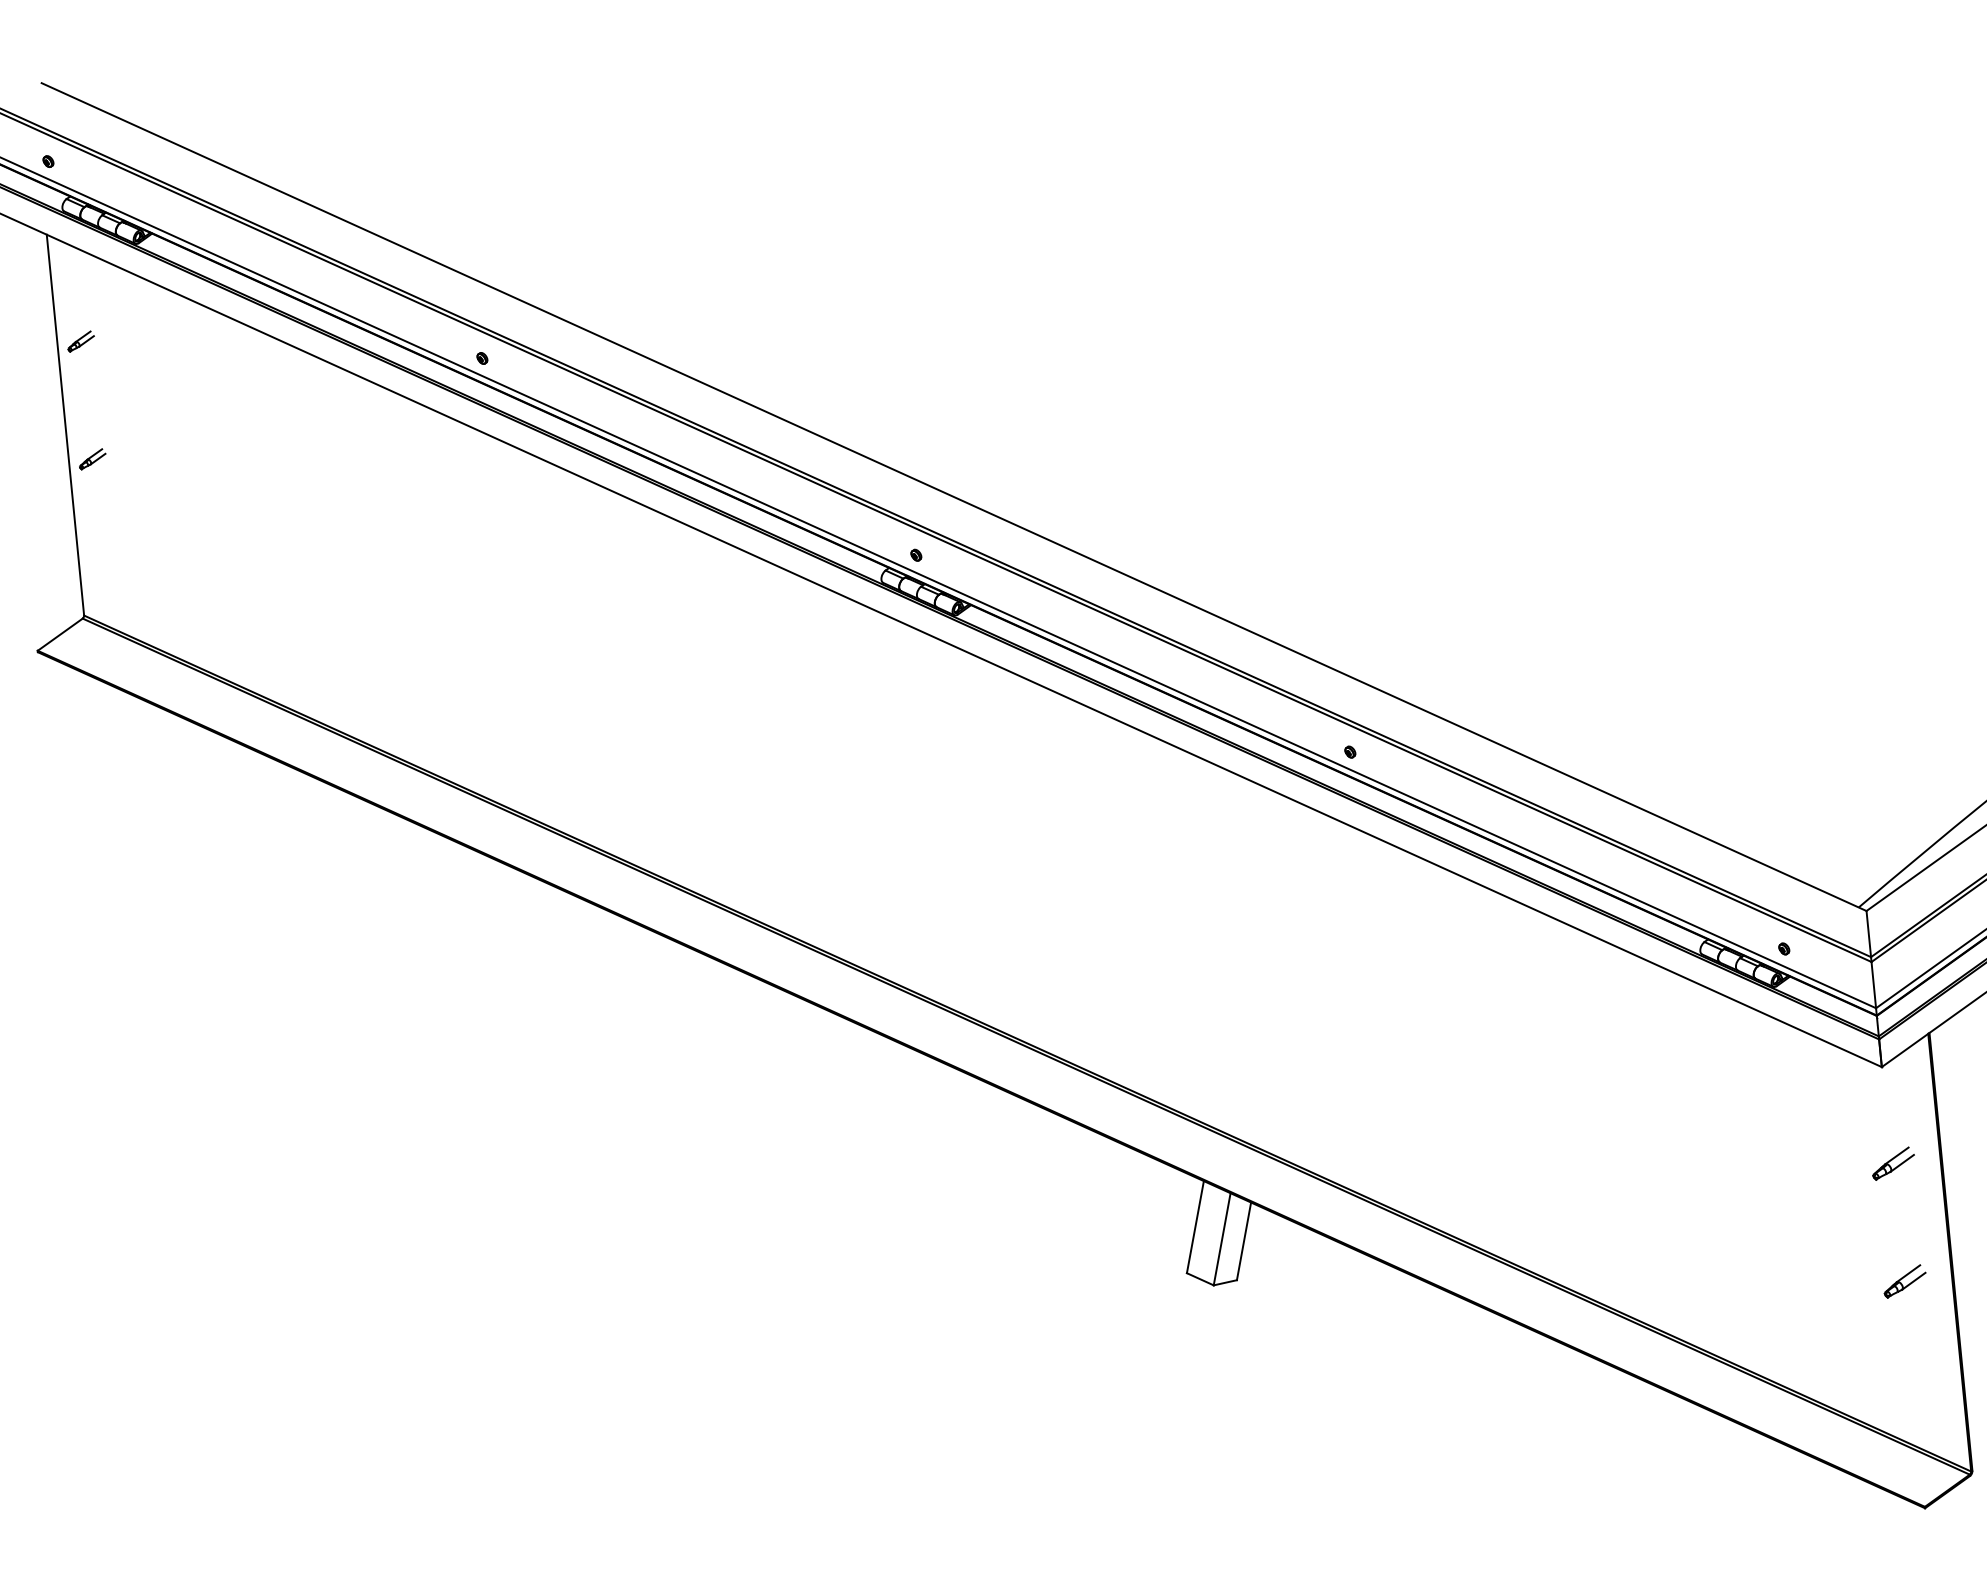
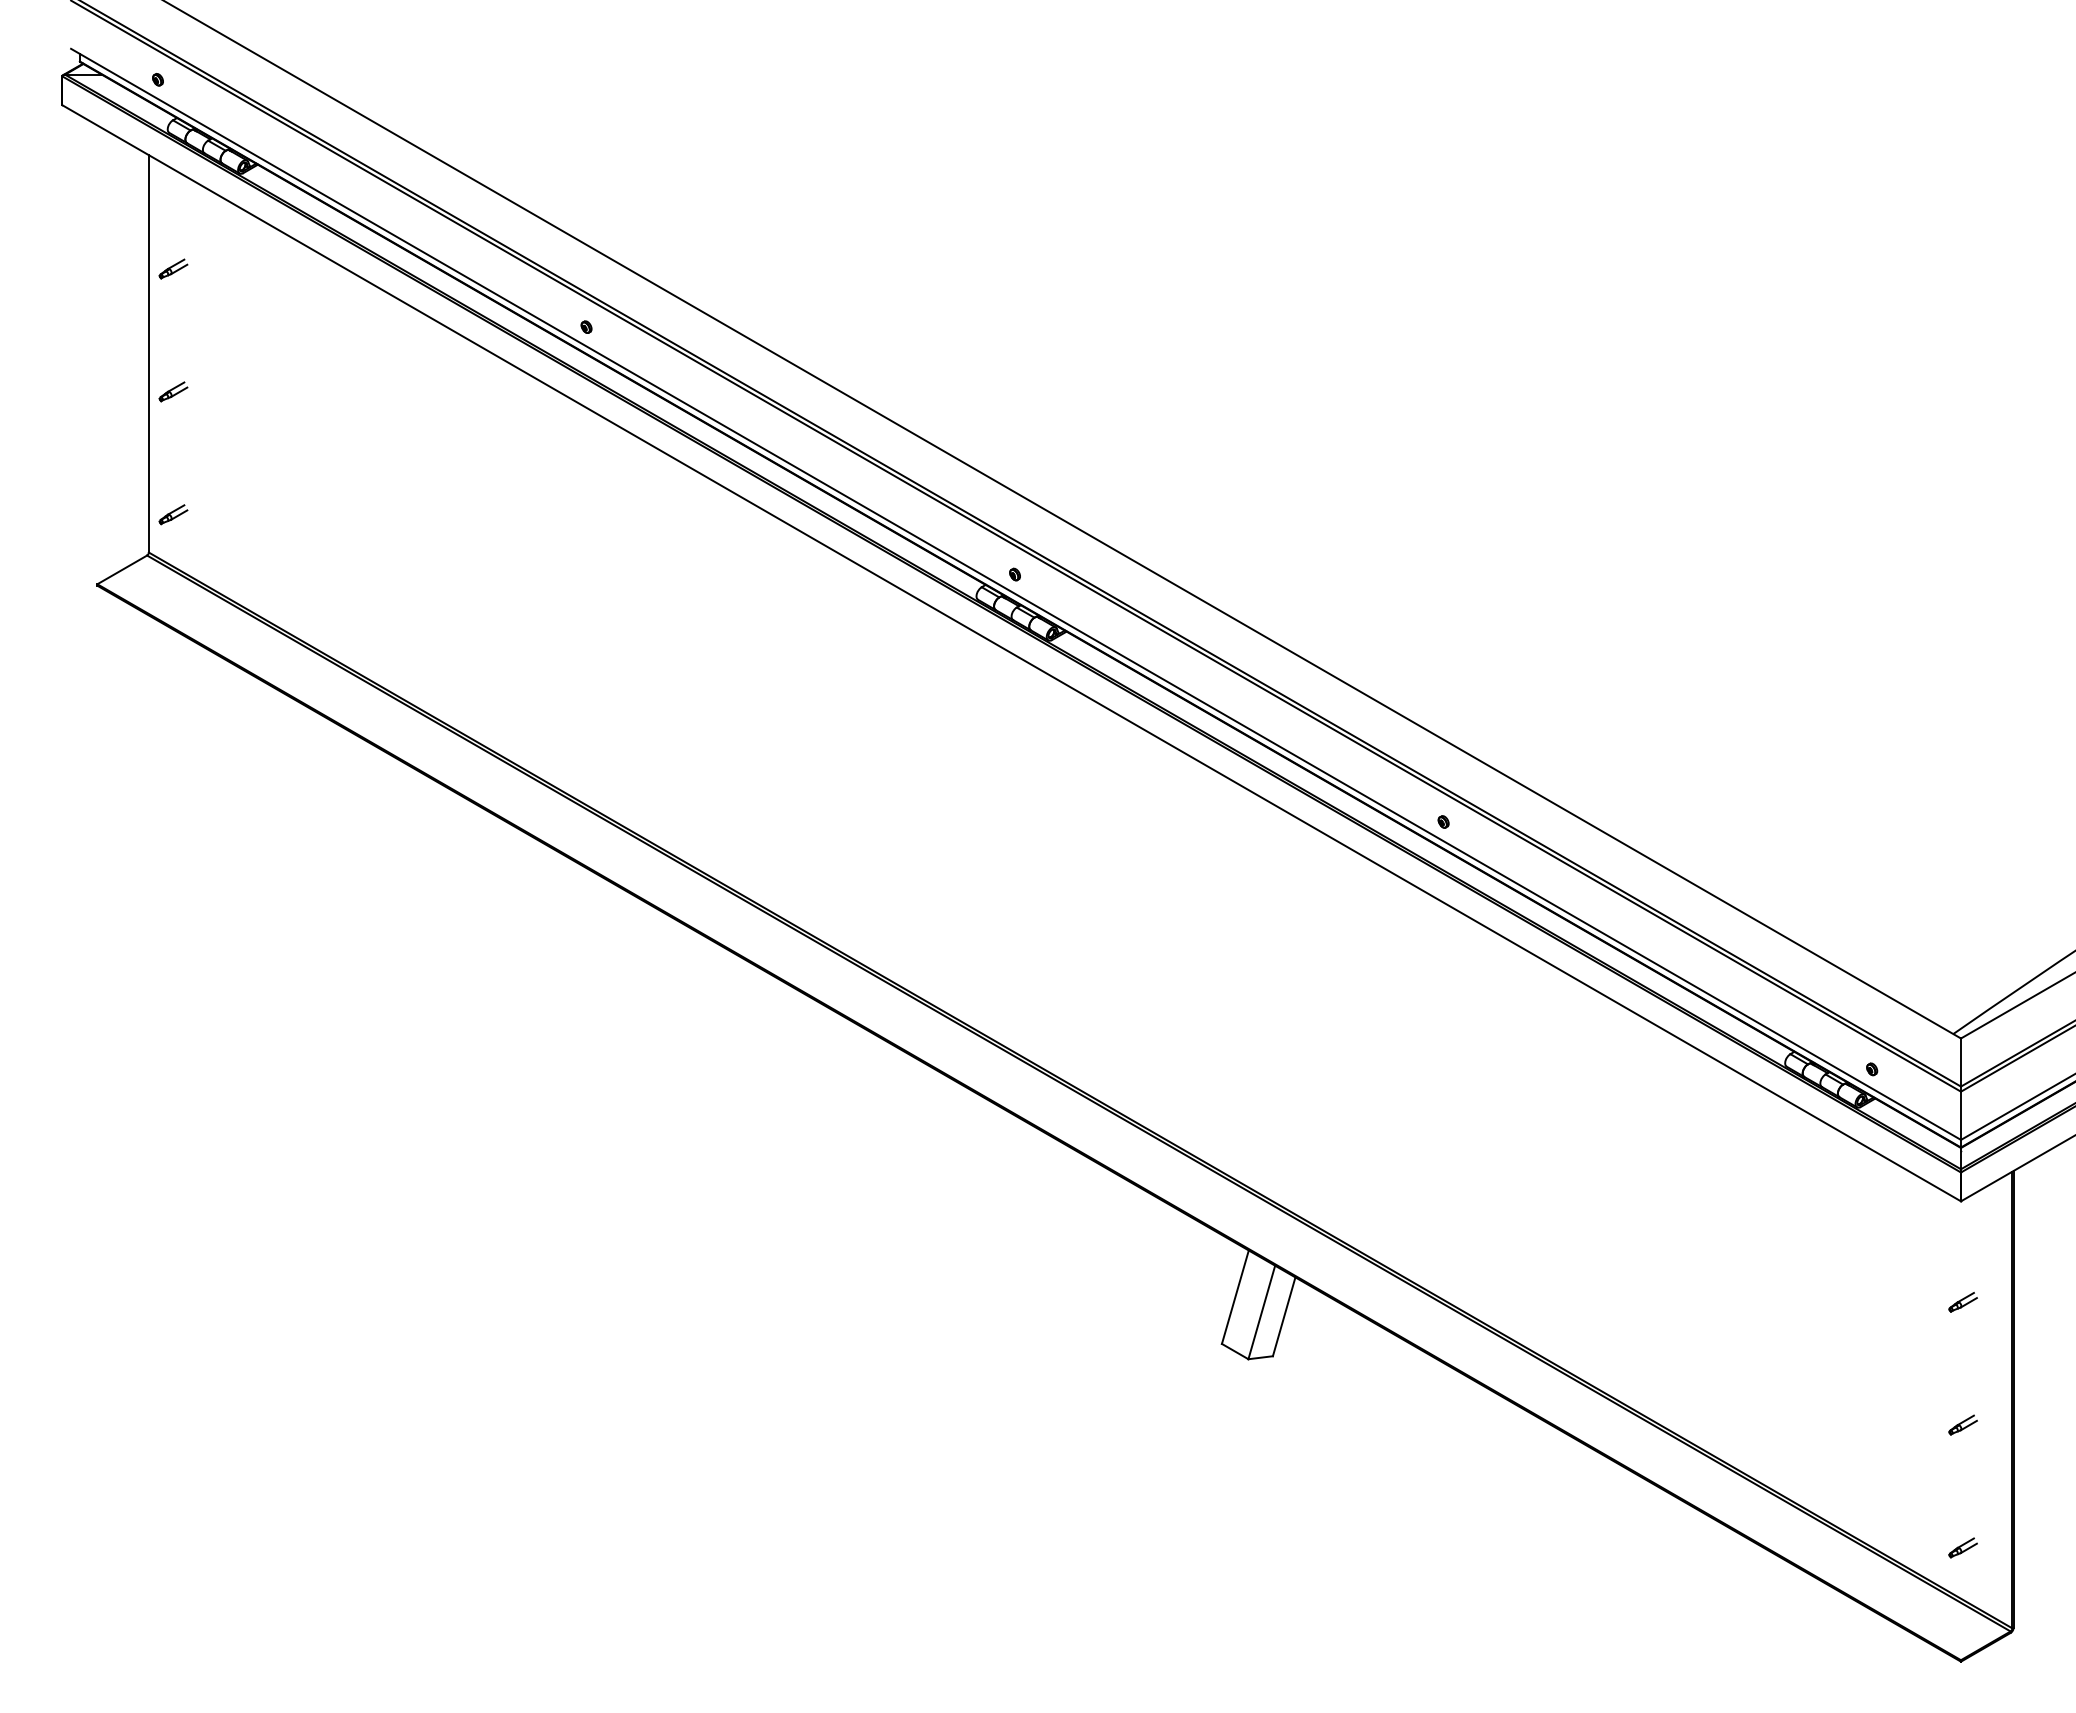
part: (104, 576) -> (173, 514), added
part: (1892, 1163) -> (1962, 1302), size x0.62
part: (1904, 1280) -> (1962, 1424), size x0.62
part: (1915, 1398) -> (1962, 1547), added

